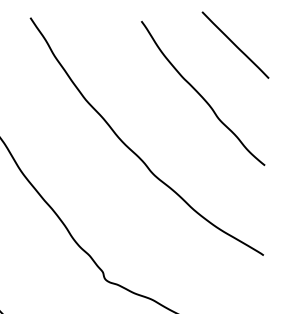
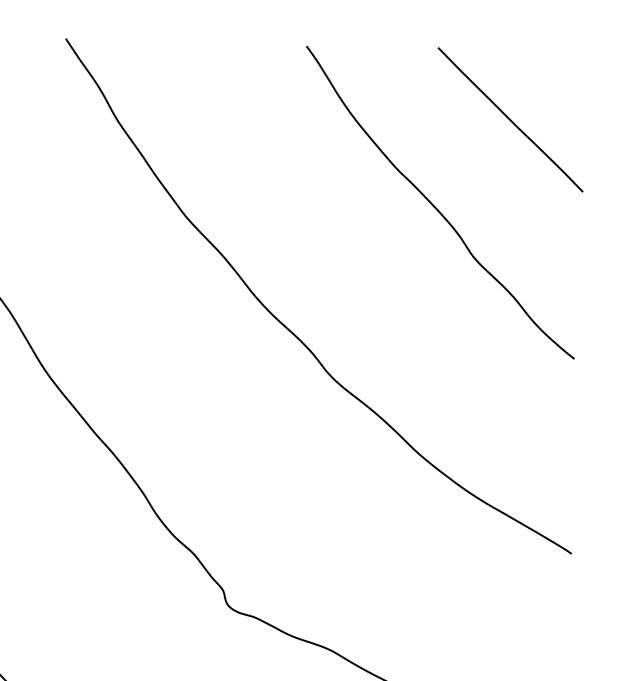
line: (235, 44) -> (510, 118), moved

